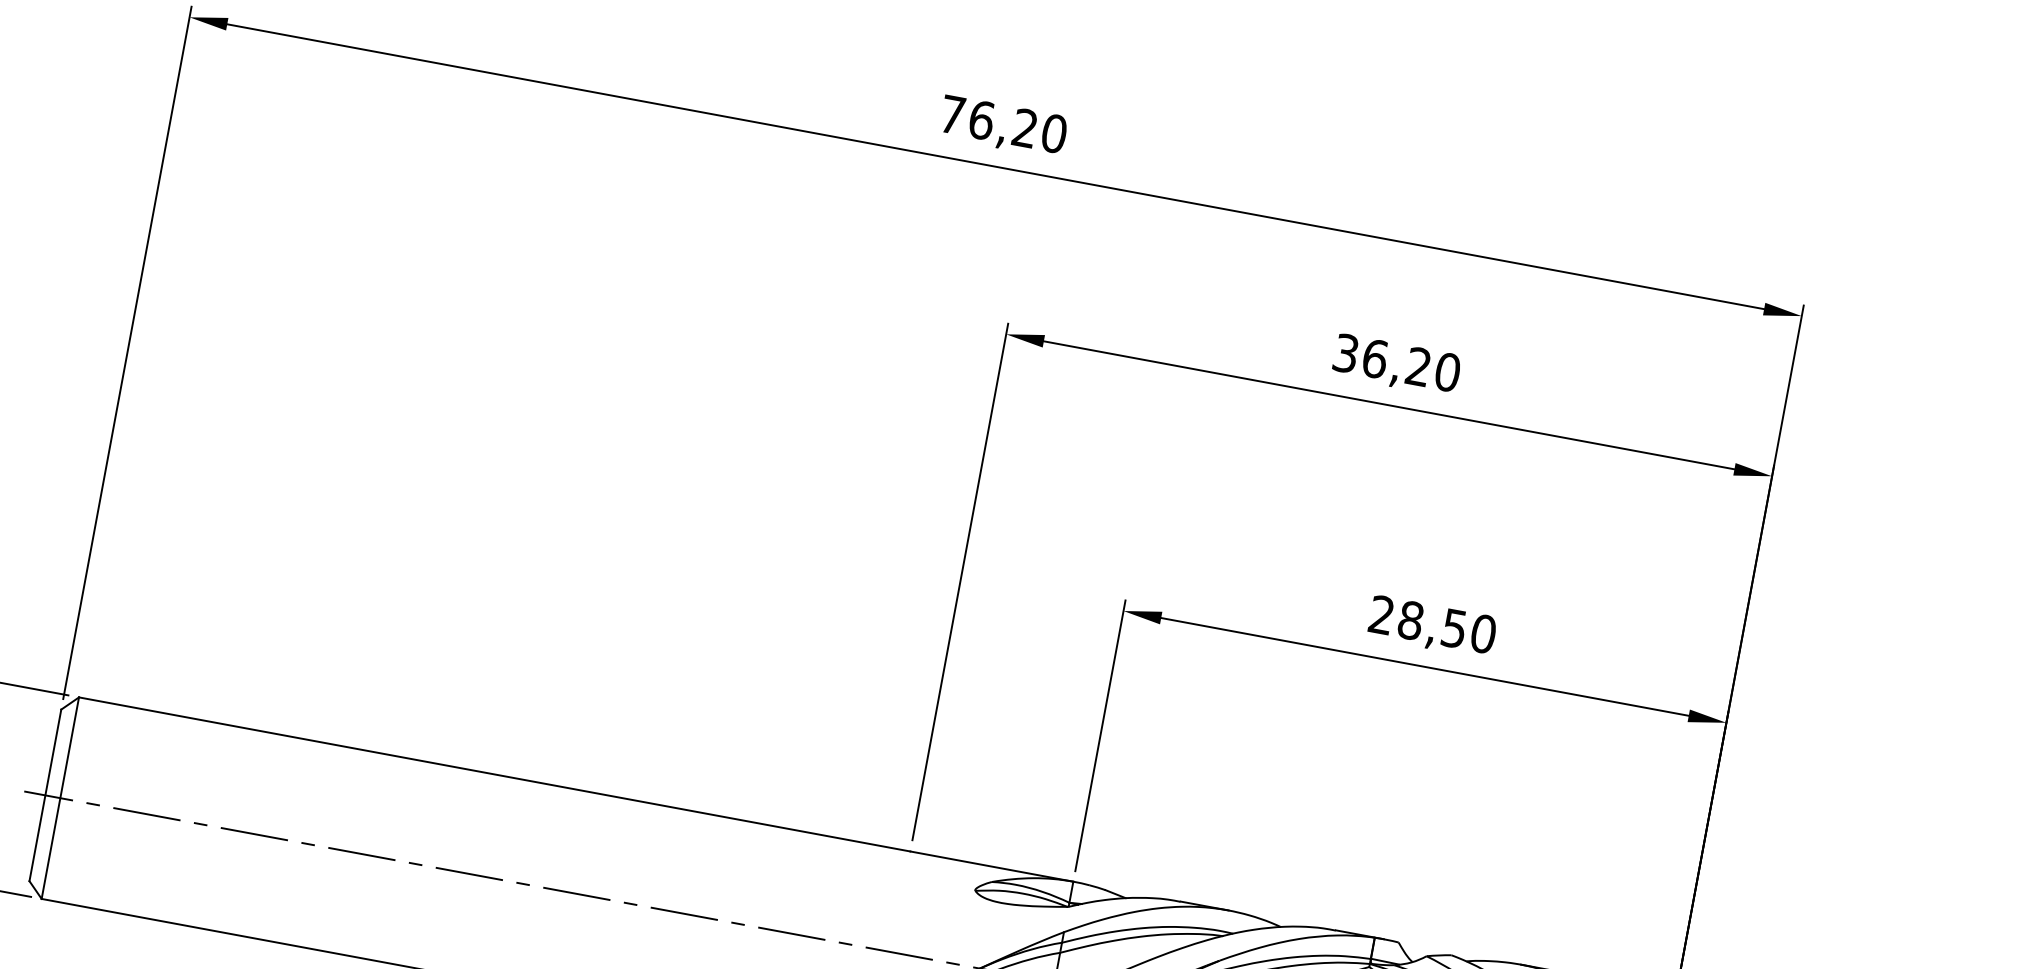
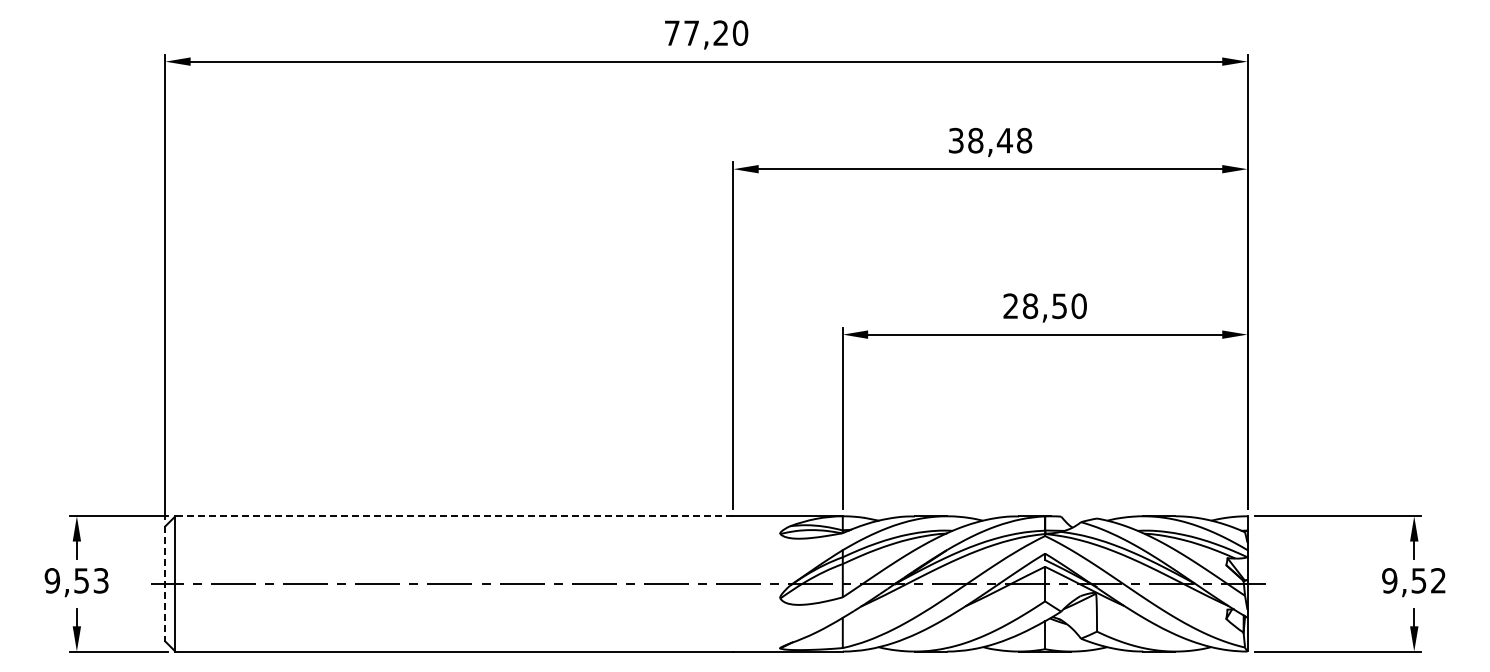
text: (981, 119) -> (691, 32), 76,20 -> 77,20
text: (1412, 365) -> (1000, 140), 36,20 -> 38,48
line: (493, 774) -> (453, 516), solid -> dashed
line: (45, 794) -> (165, 583), solid -> dashed

